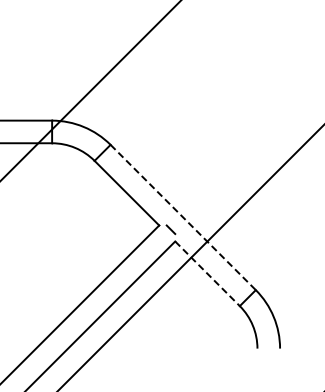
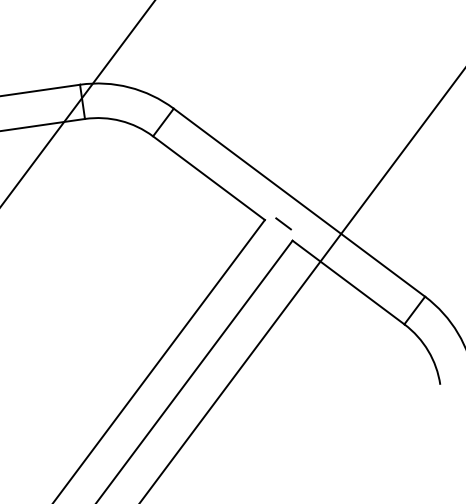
line: (183, 217) -> (299, 202), dashed -> solid
line: (207, 273) -> (348, 282), dashed -> solid

